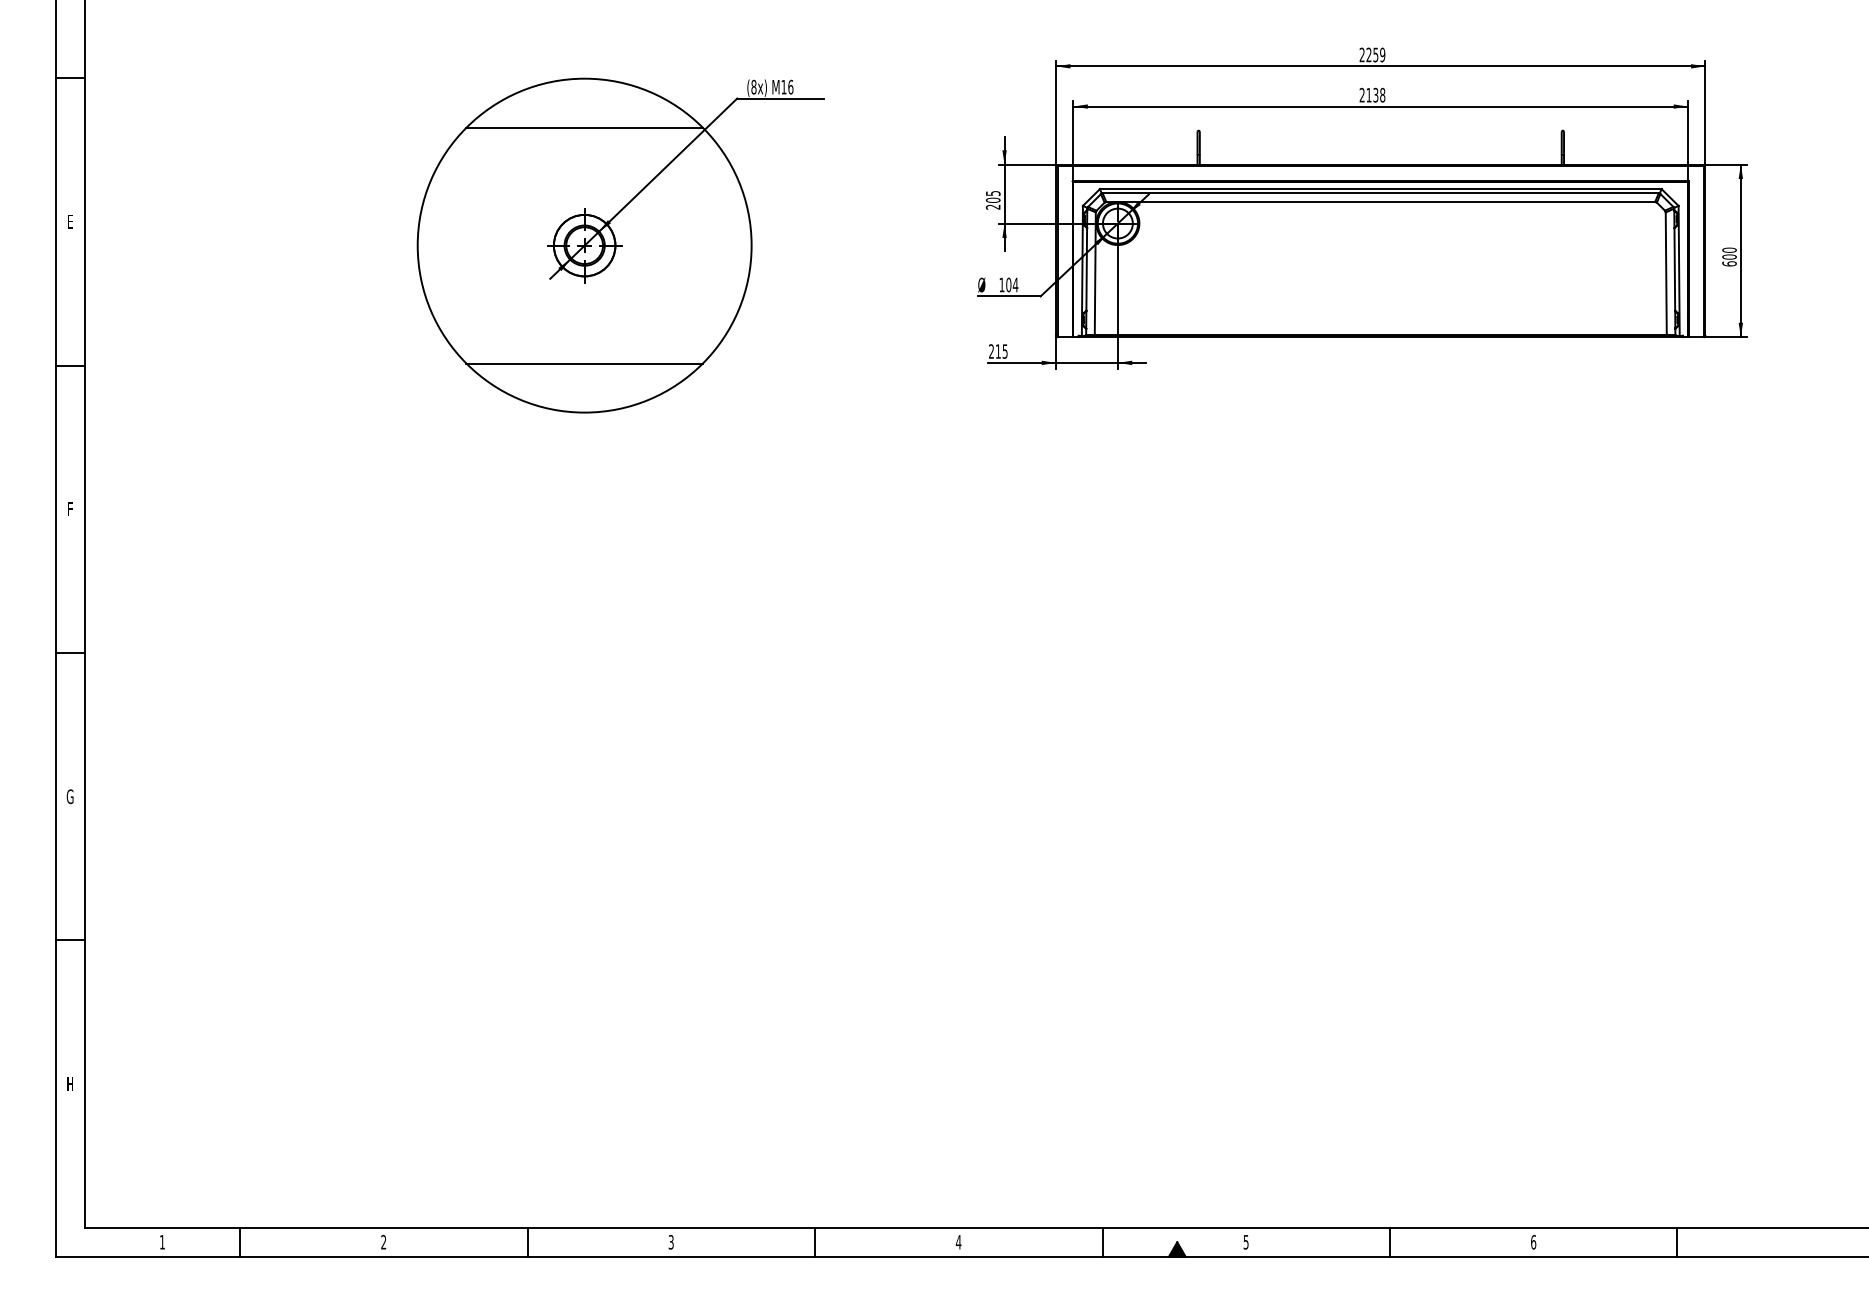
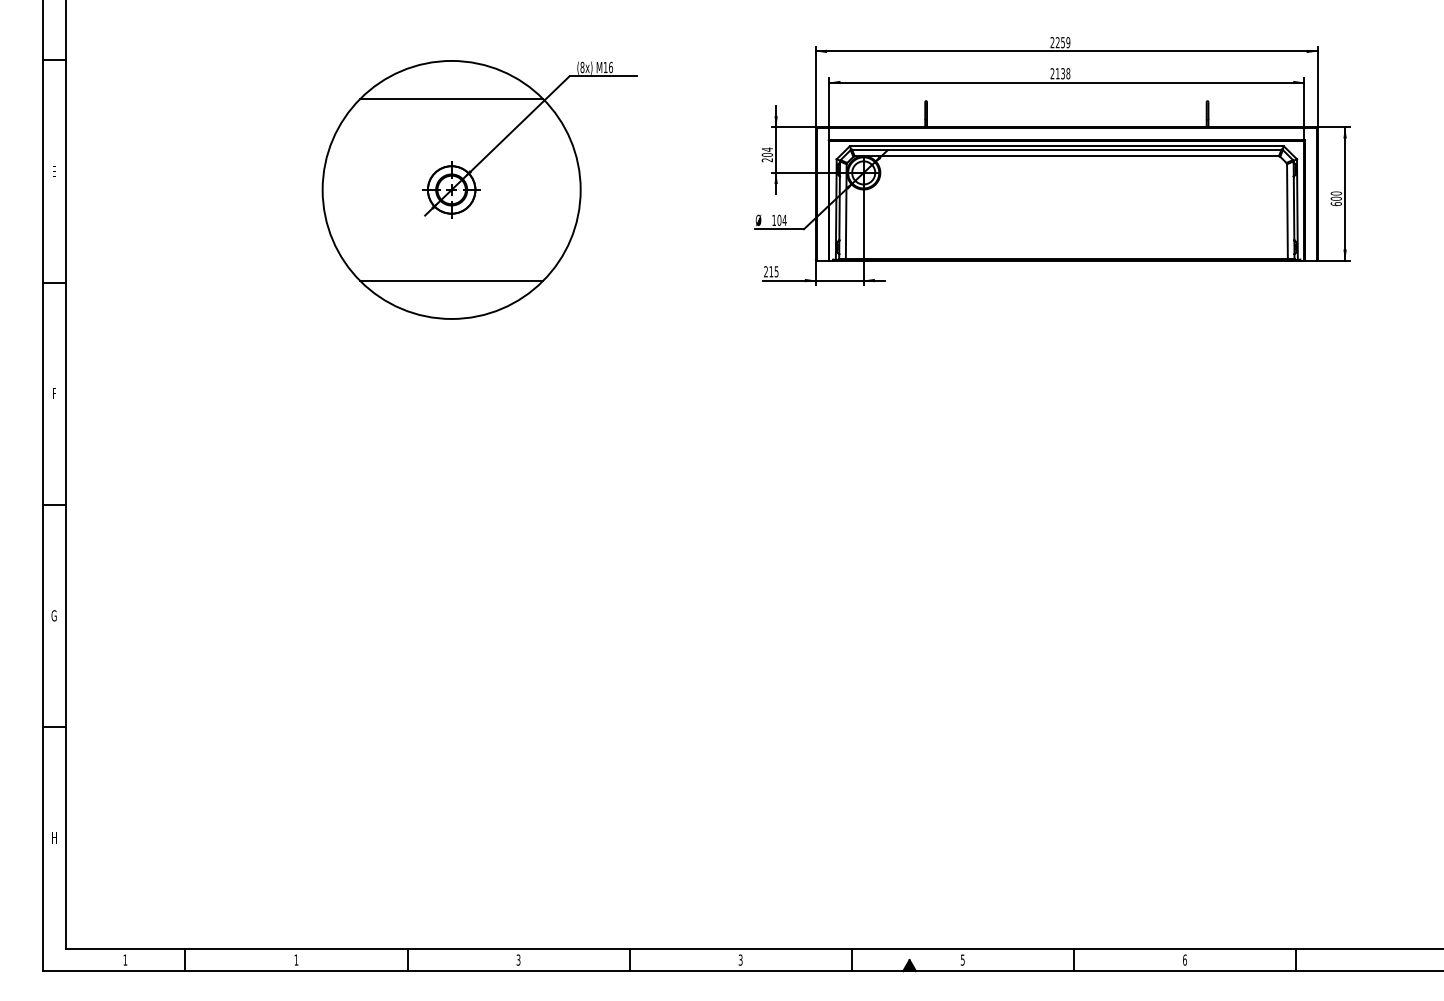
text: (993, 193) -> (767, 149), 205 -> 204
text: (383, 1241) -> (296, 959), 2 -> 1
text: (958, 1241) -> (740, 959), 4 -> 3

